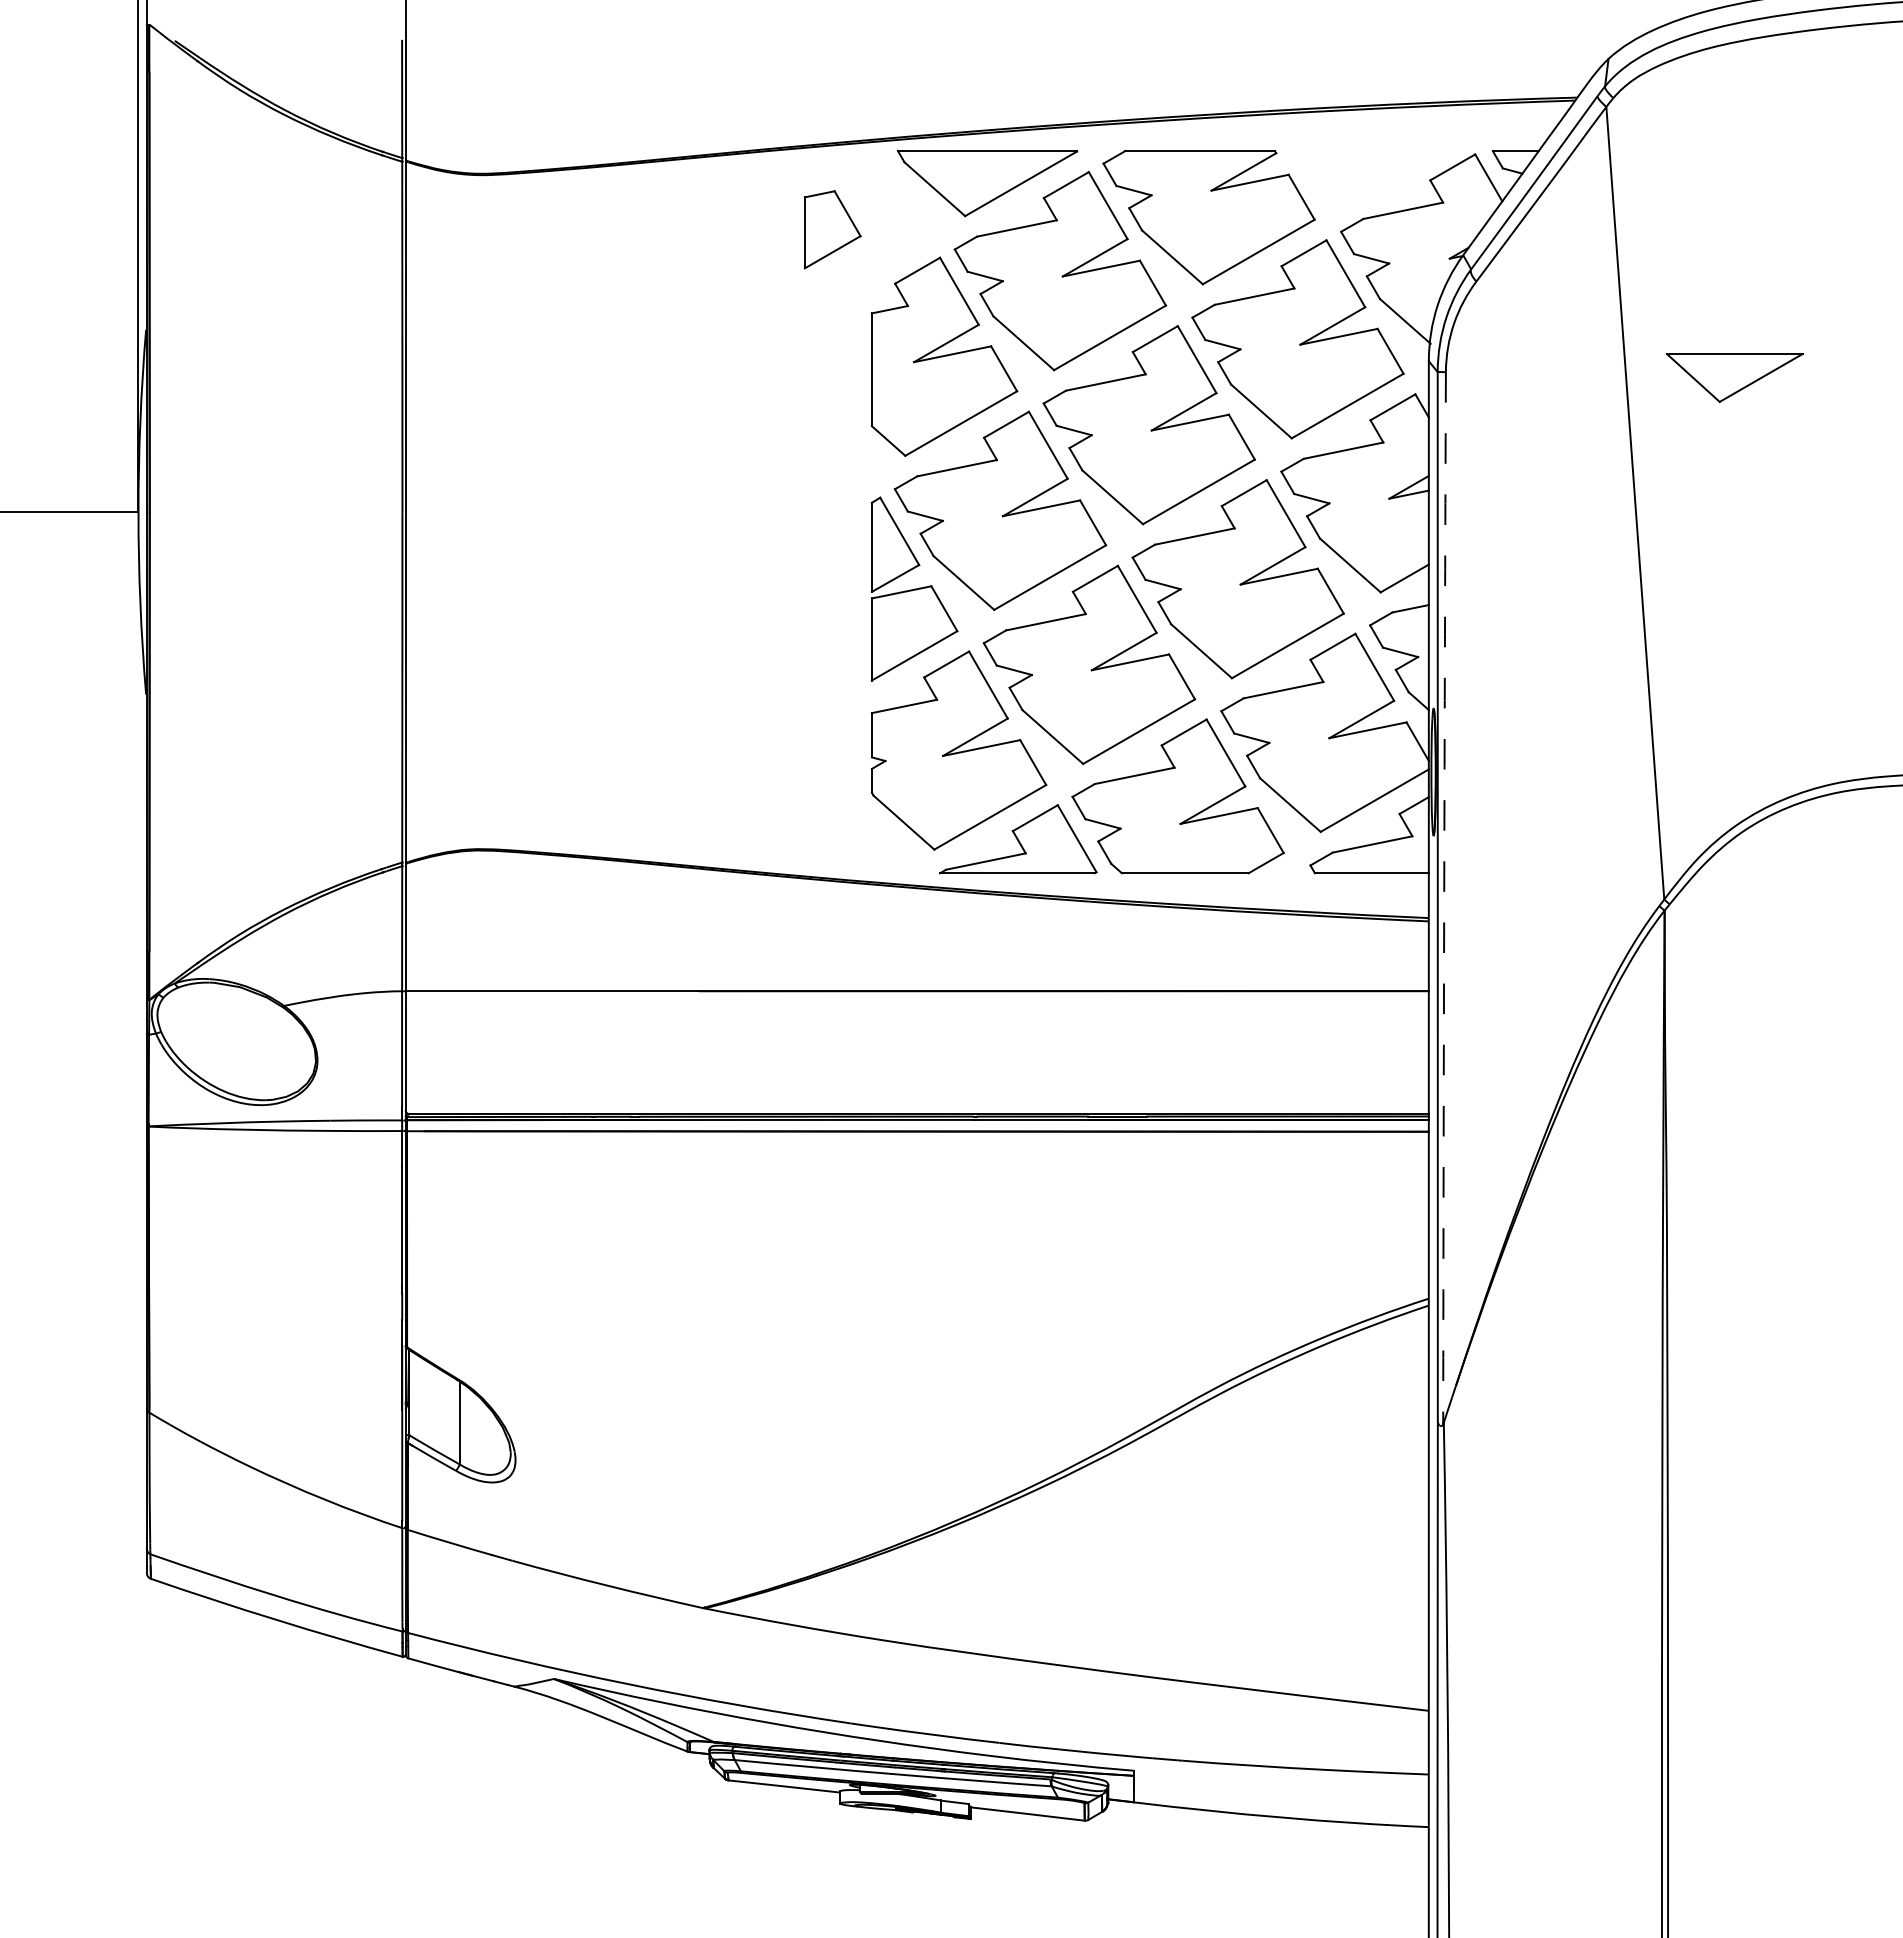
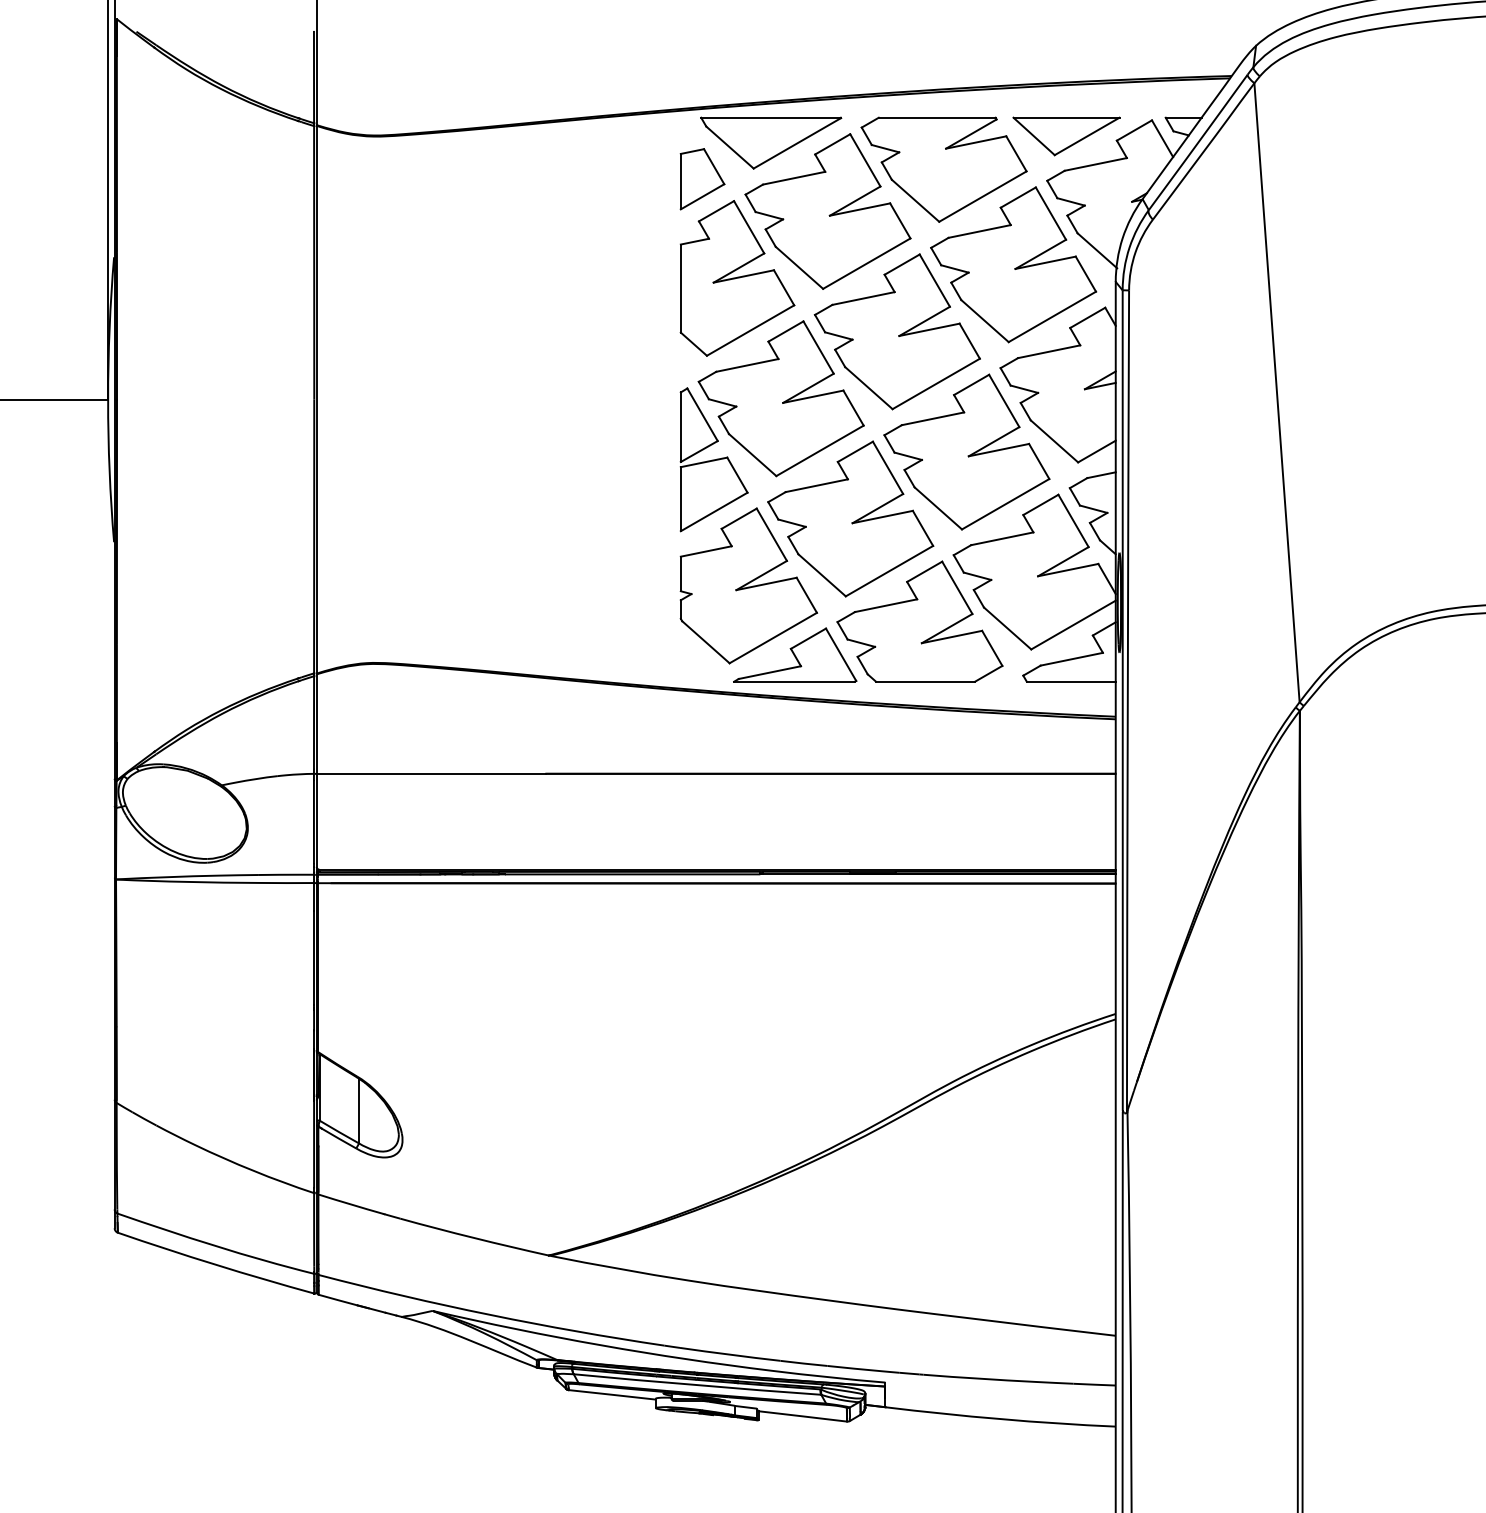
part: (832, 229) -> (702, 179), moved
part: (1734, 378) -> (1066, 136), moved
arc: (1444, 897) -> (1127, 700), dashed -> solid

